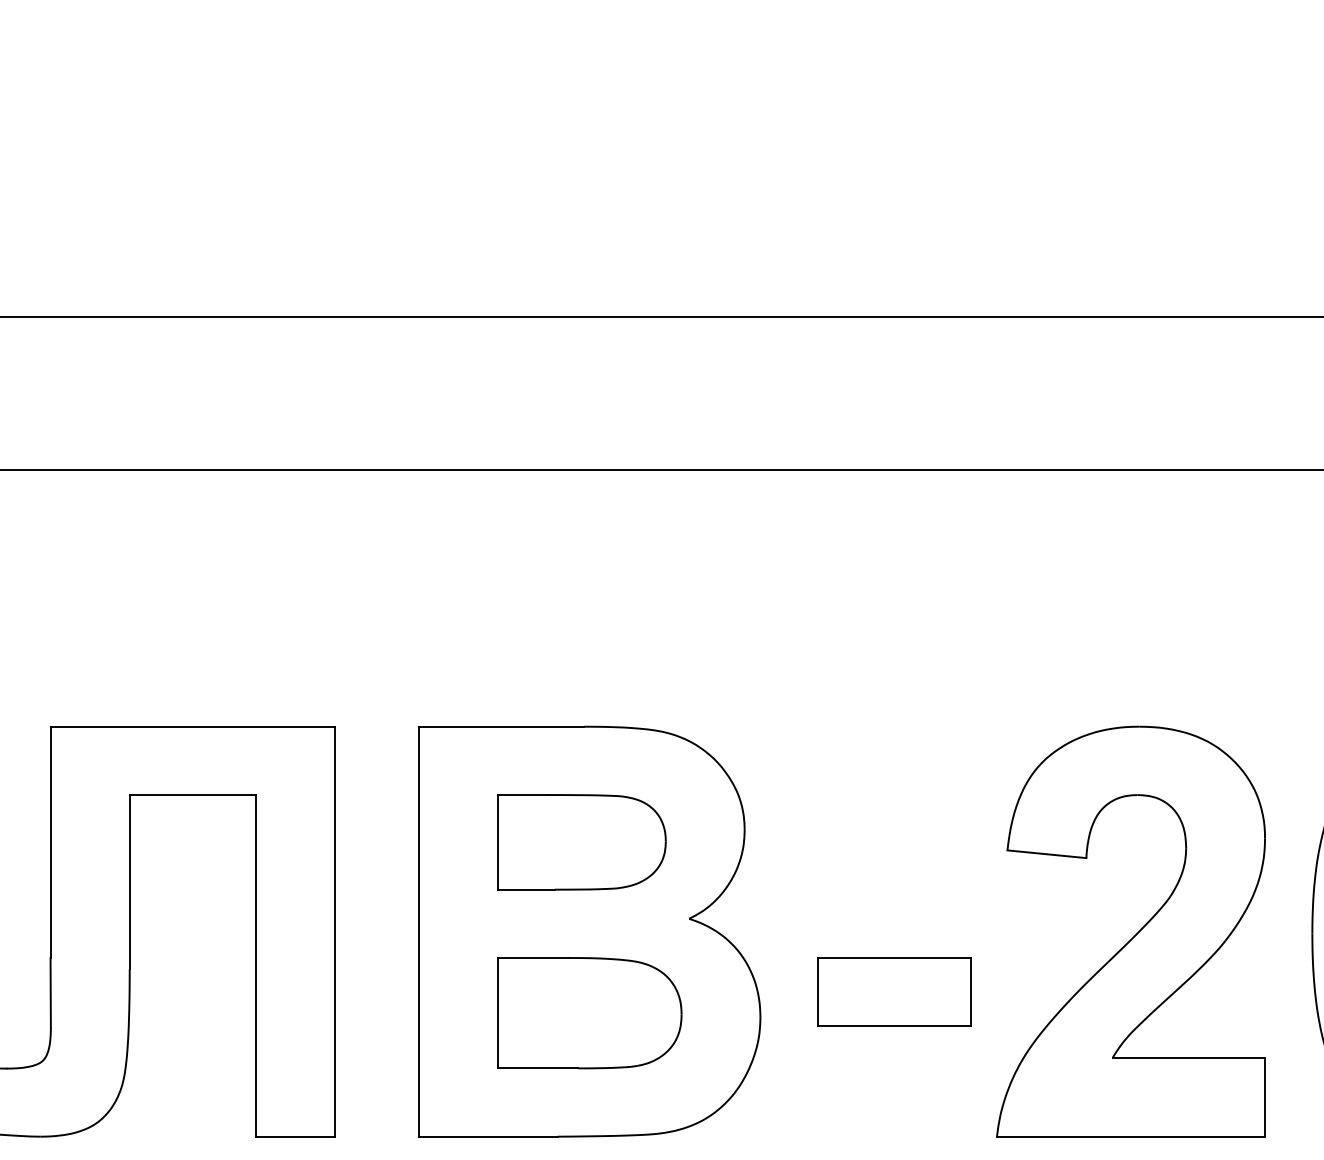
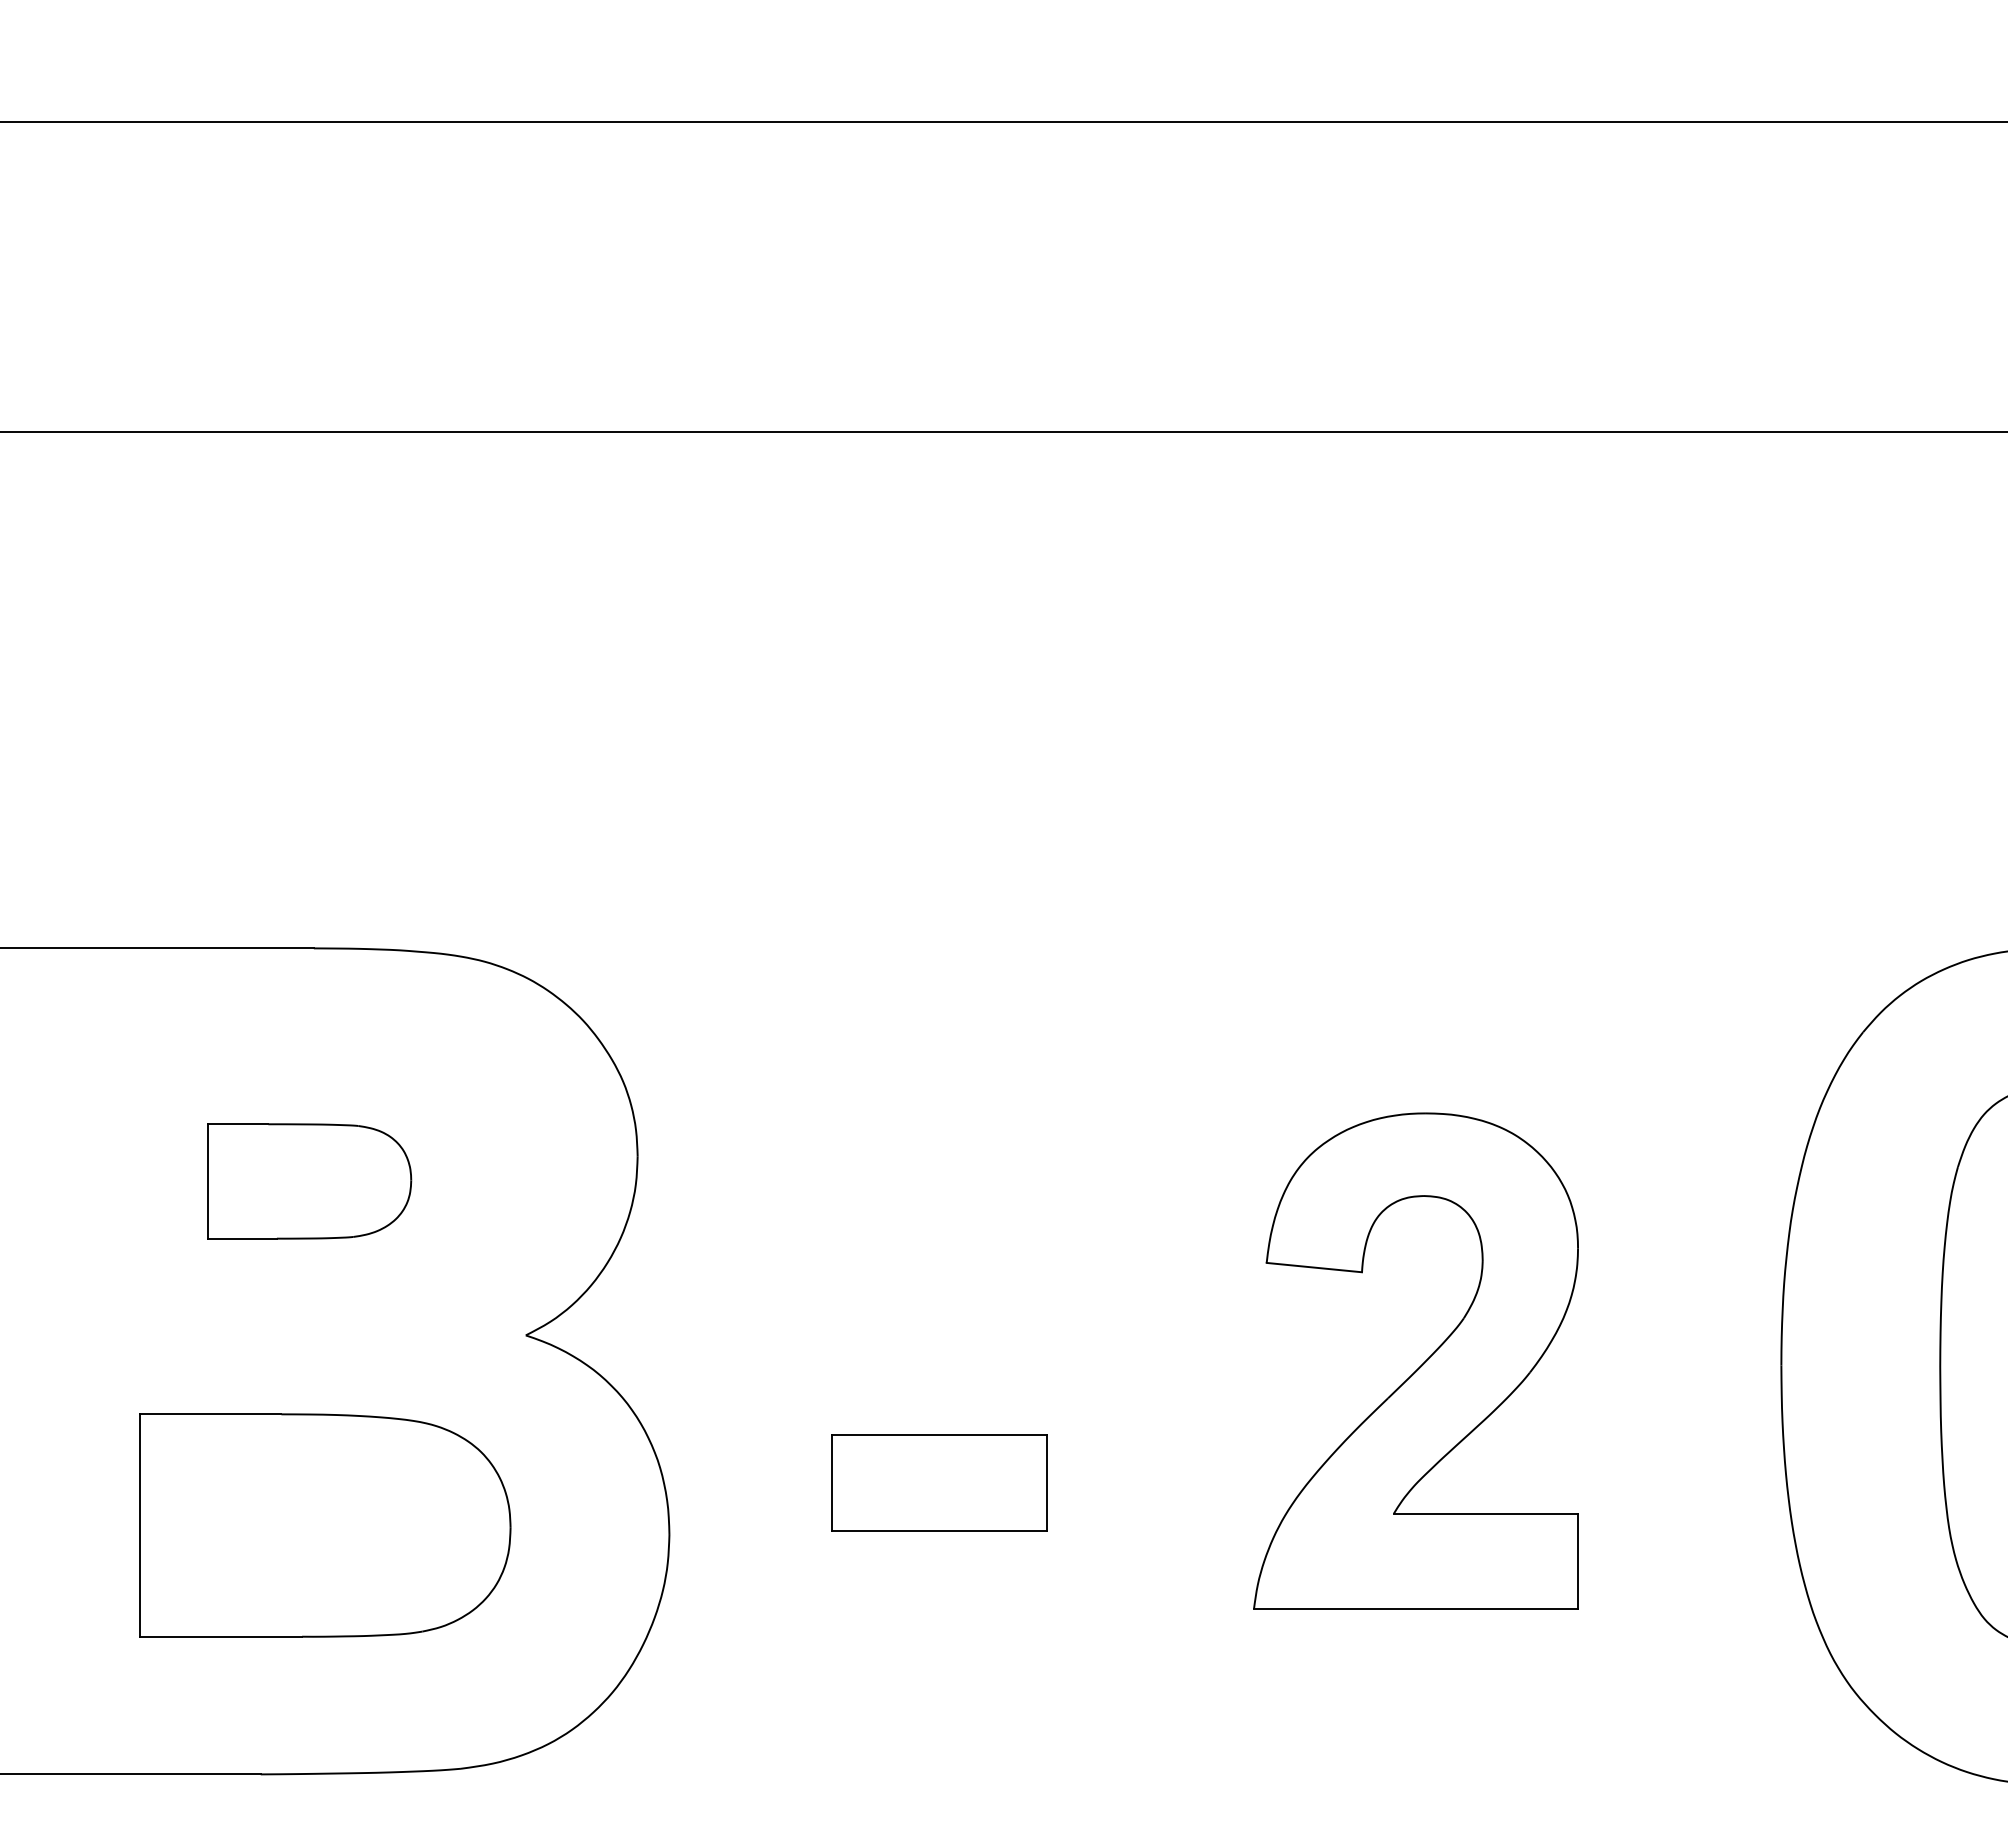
part: (581, 842) -> (308, 1181), size x0.6
part: (1130, 931) -> (1414, 1360), size x0.6
part: (894, 991) -> (939, 1481), size x0.7

